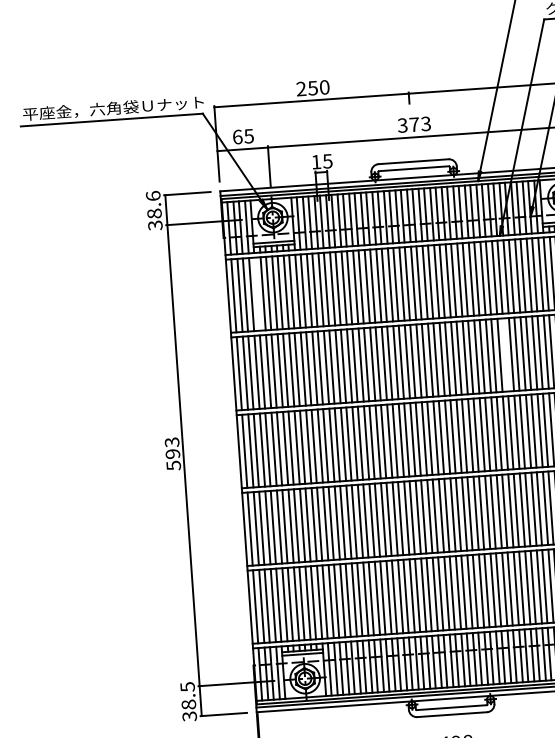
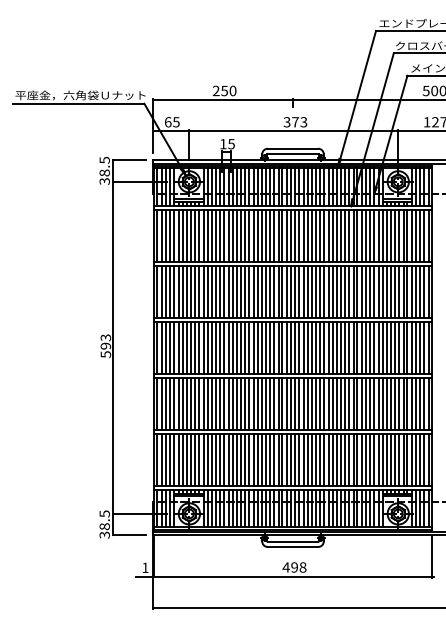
text: (152, 194) -> (104, 159), 38.6 -> 38.5
line: (257, 293) -> (174, 235), added
line: (505, 354) -> (349, 291), added

